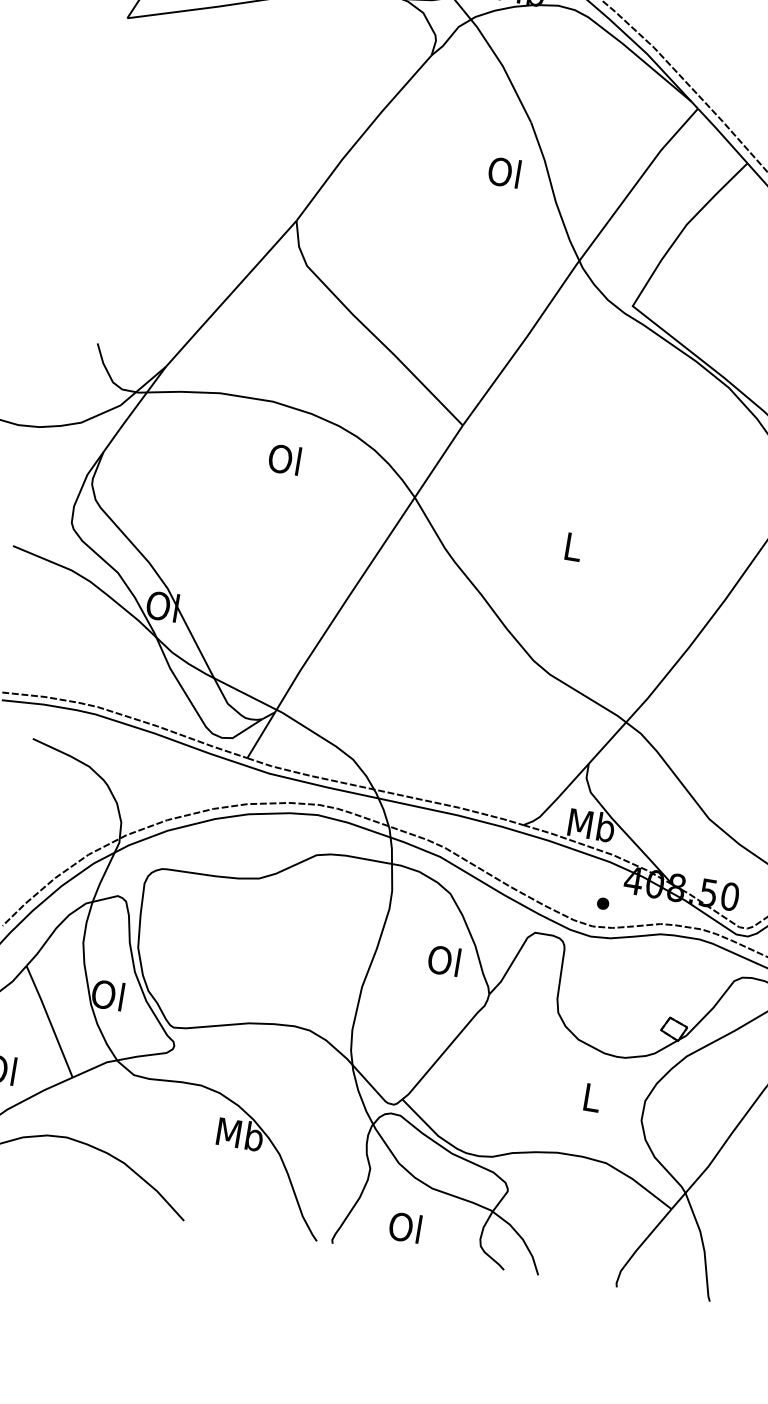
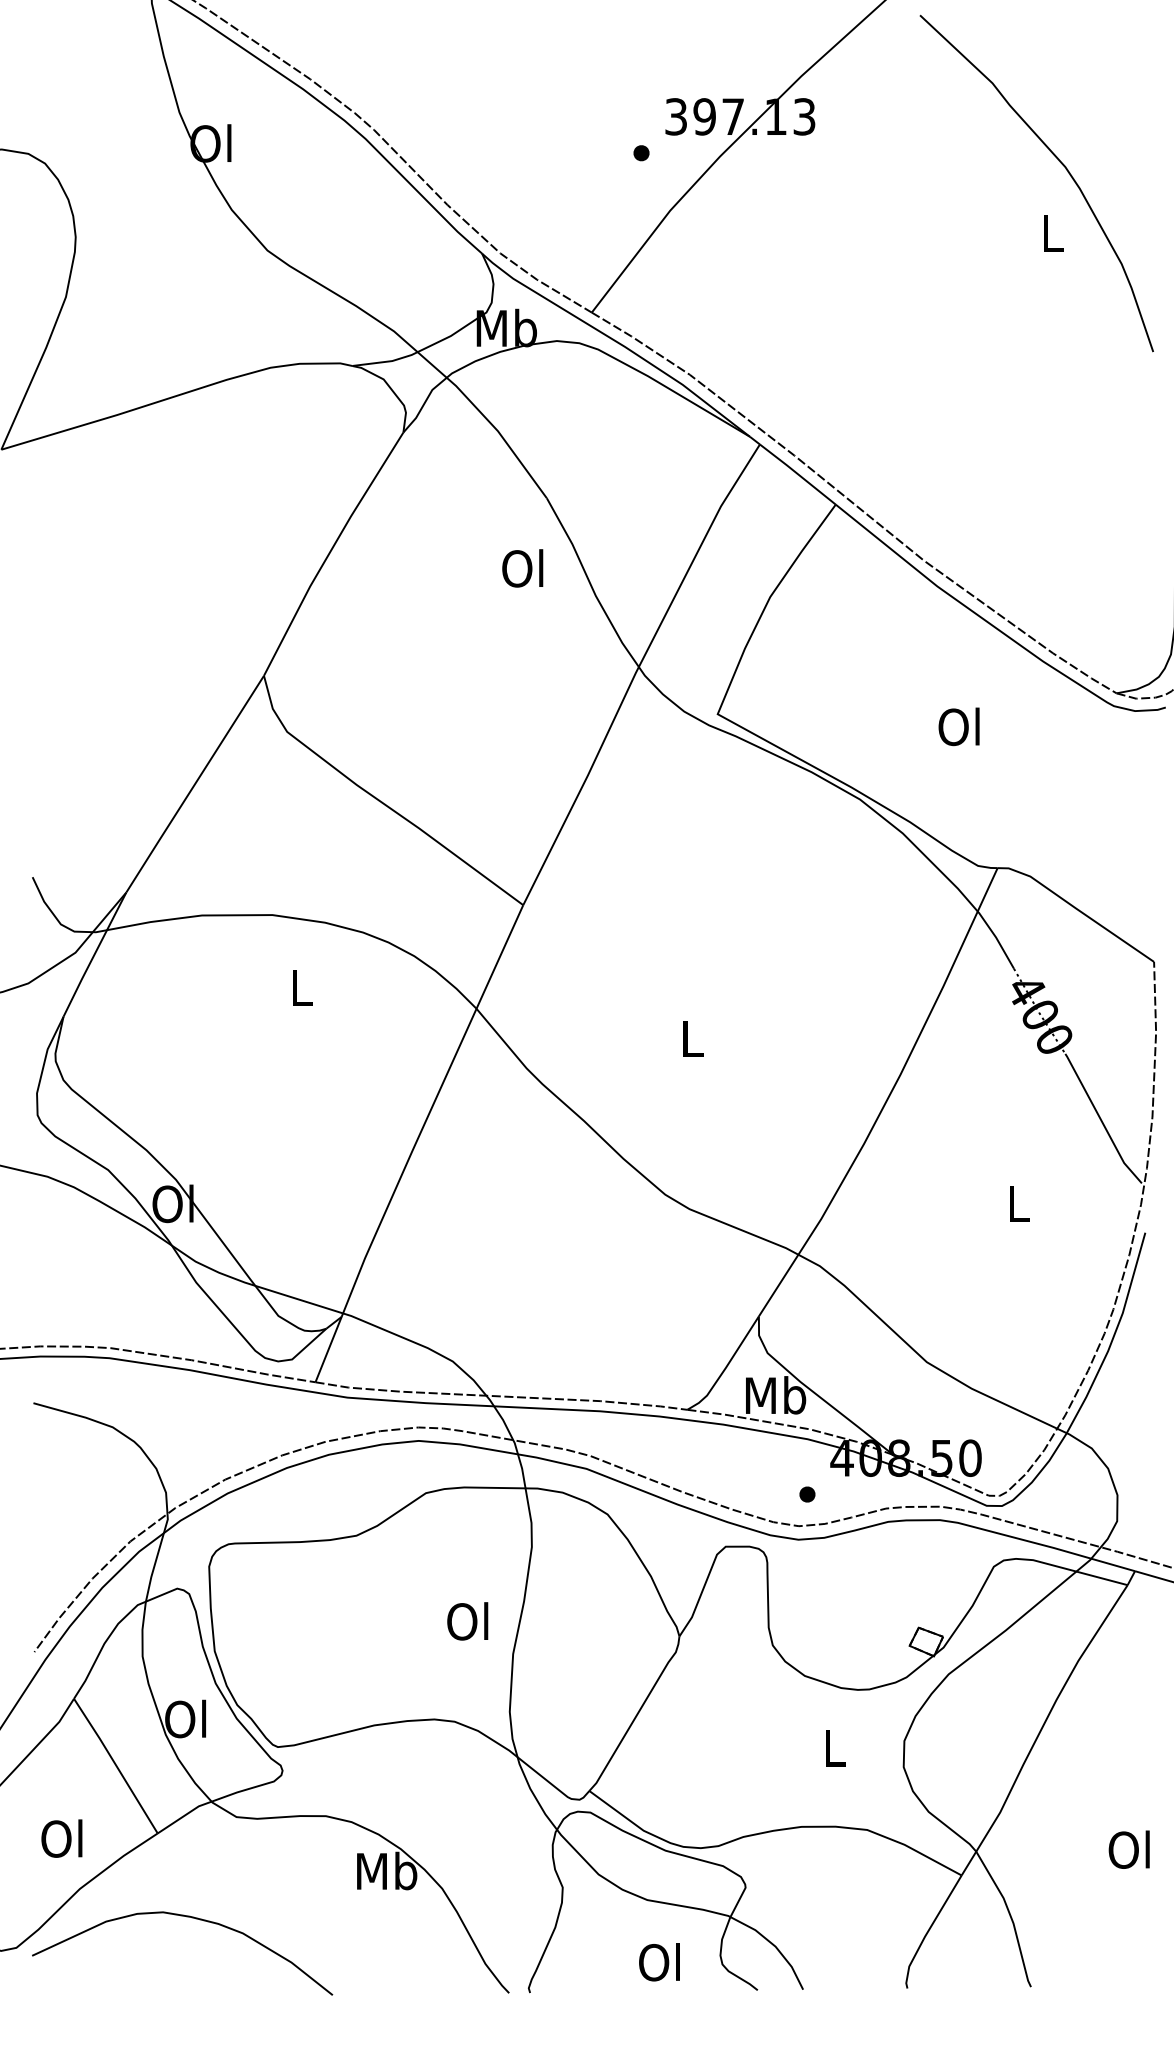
text: (284, 459) -> (299, 987), Ol -> L
text: (443, 960) -> (467, 1621), moved
text: (405, 1227) -> (659, 1962), moved

